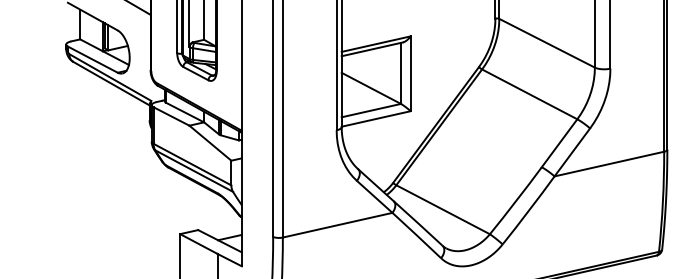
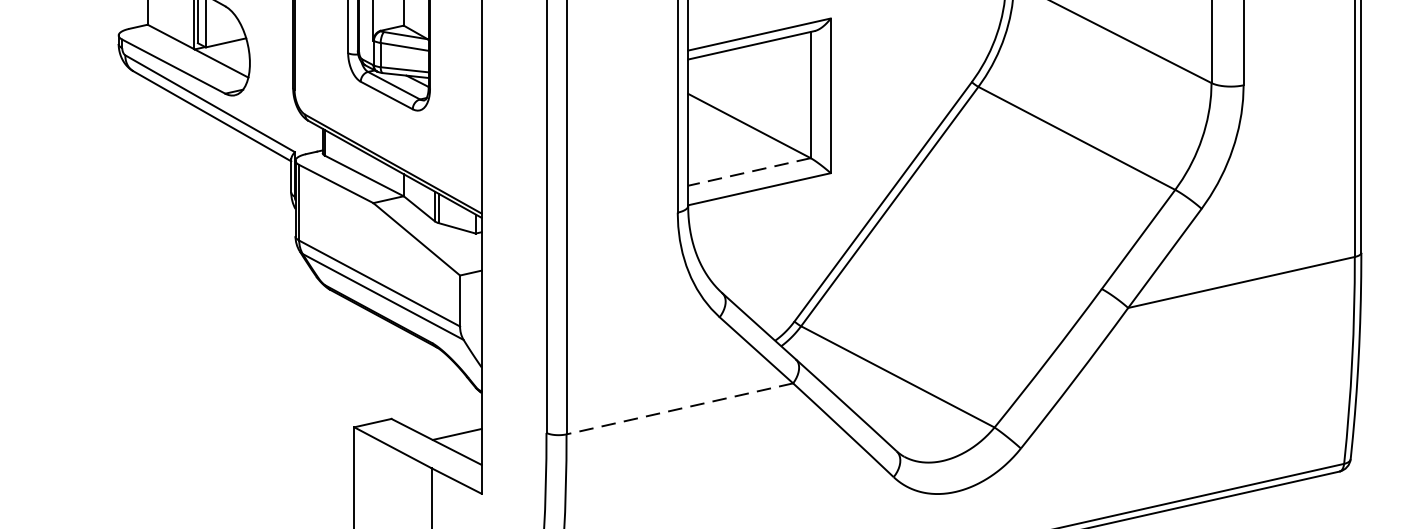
line: (370, 110) -> (747, 171), solid -> dashed
line: (337, 225) -> (679, 409), solid -> dashed

